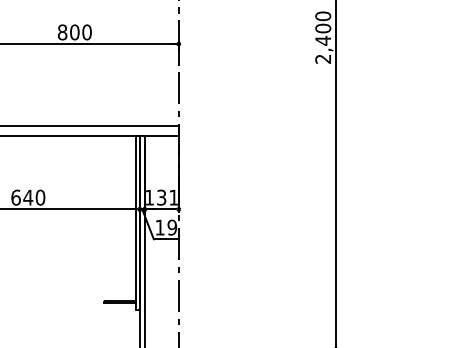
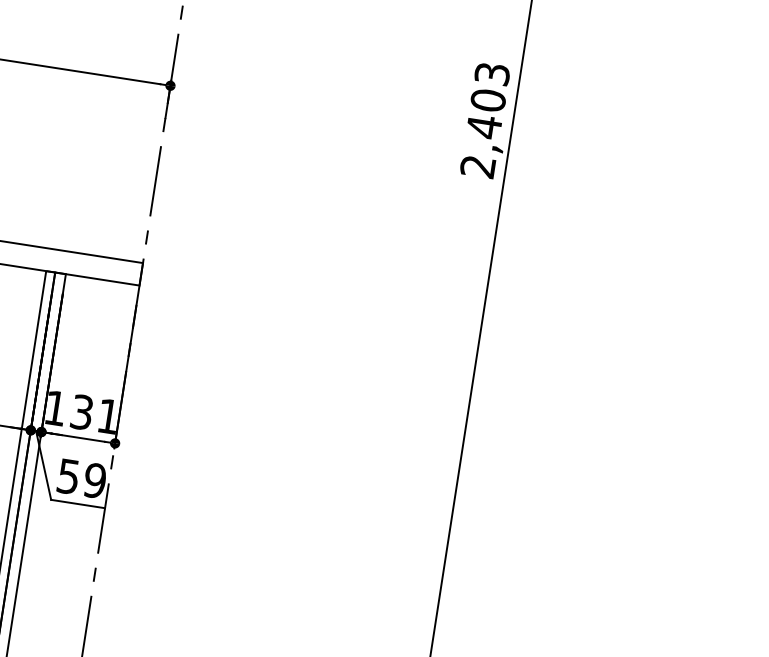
text: (323, 16) -> (492, 74), 2,400 -> 2,403
text: (159, 227) -> (67, 476), 19 -> 59

